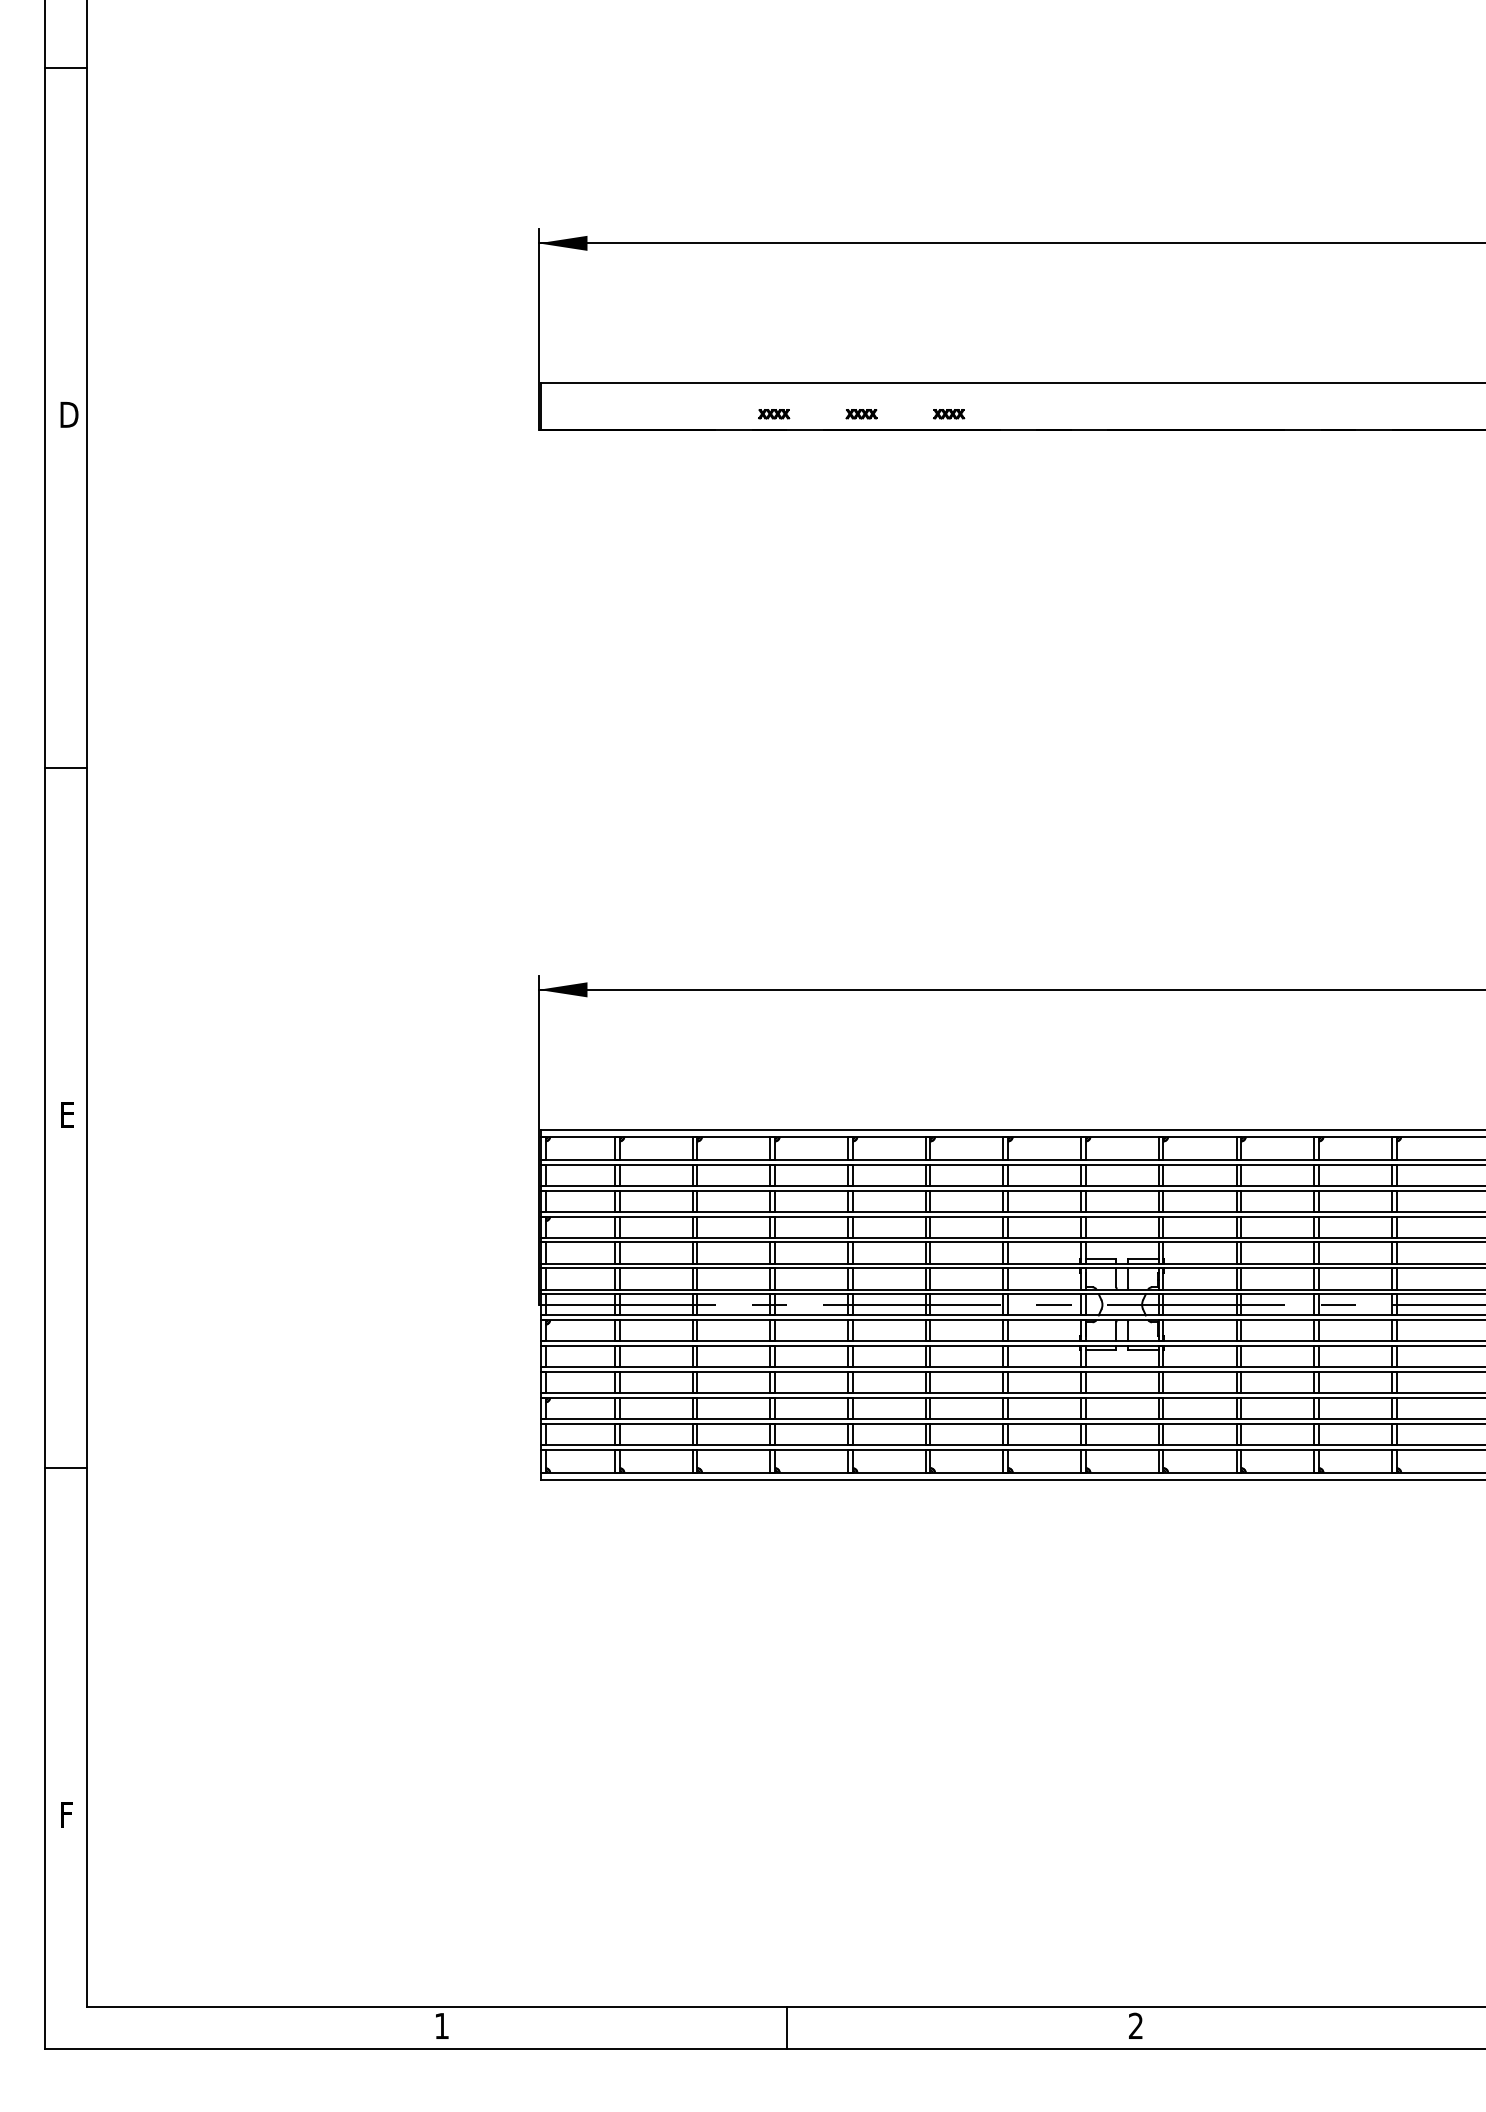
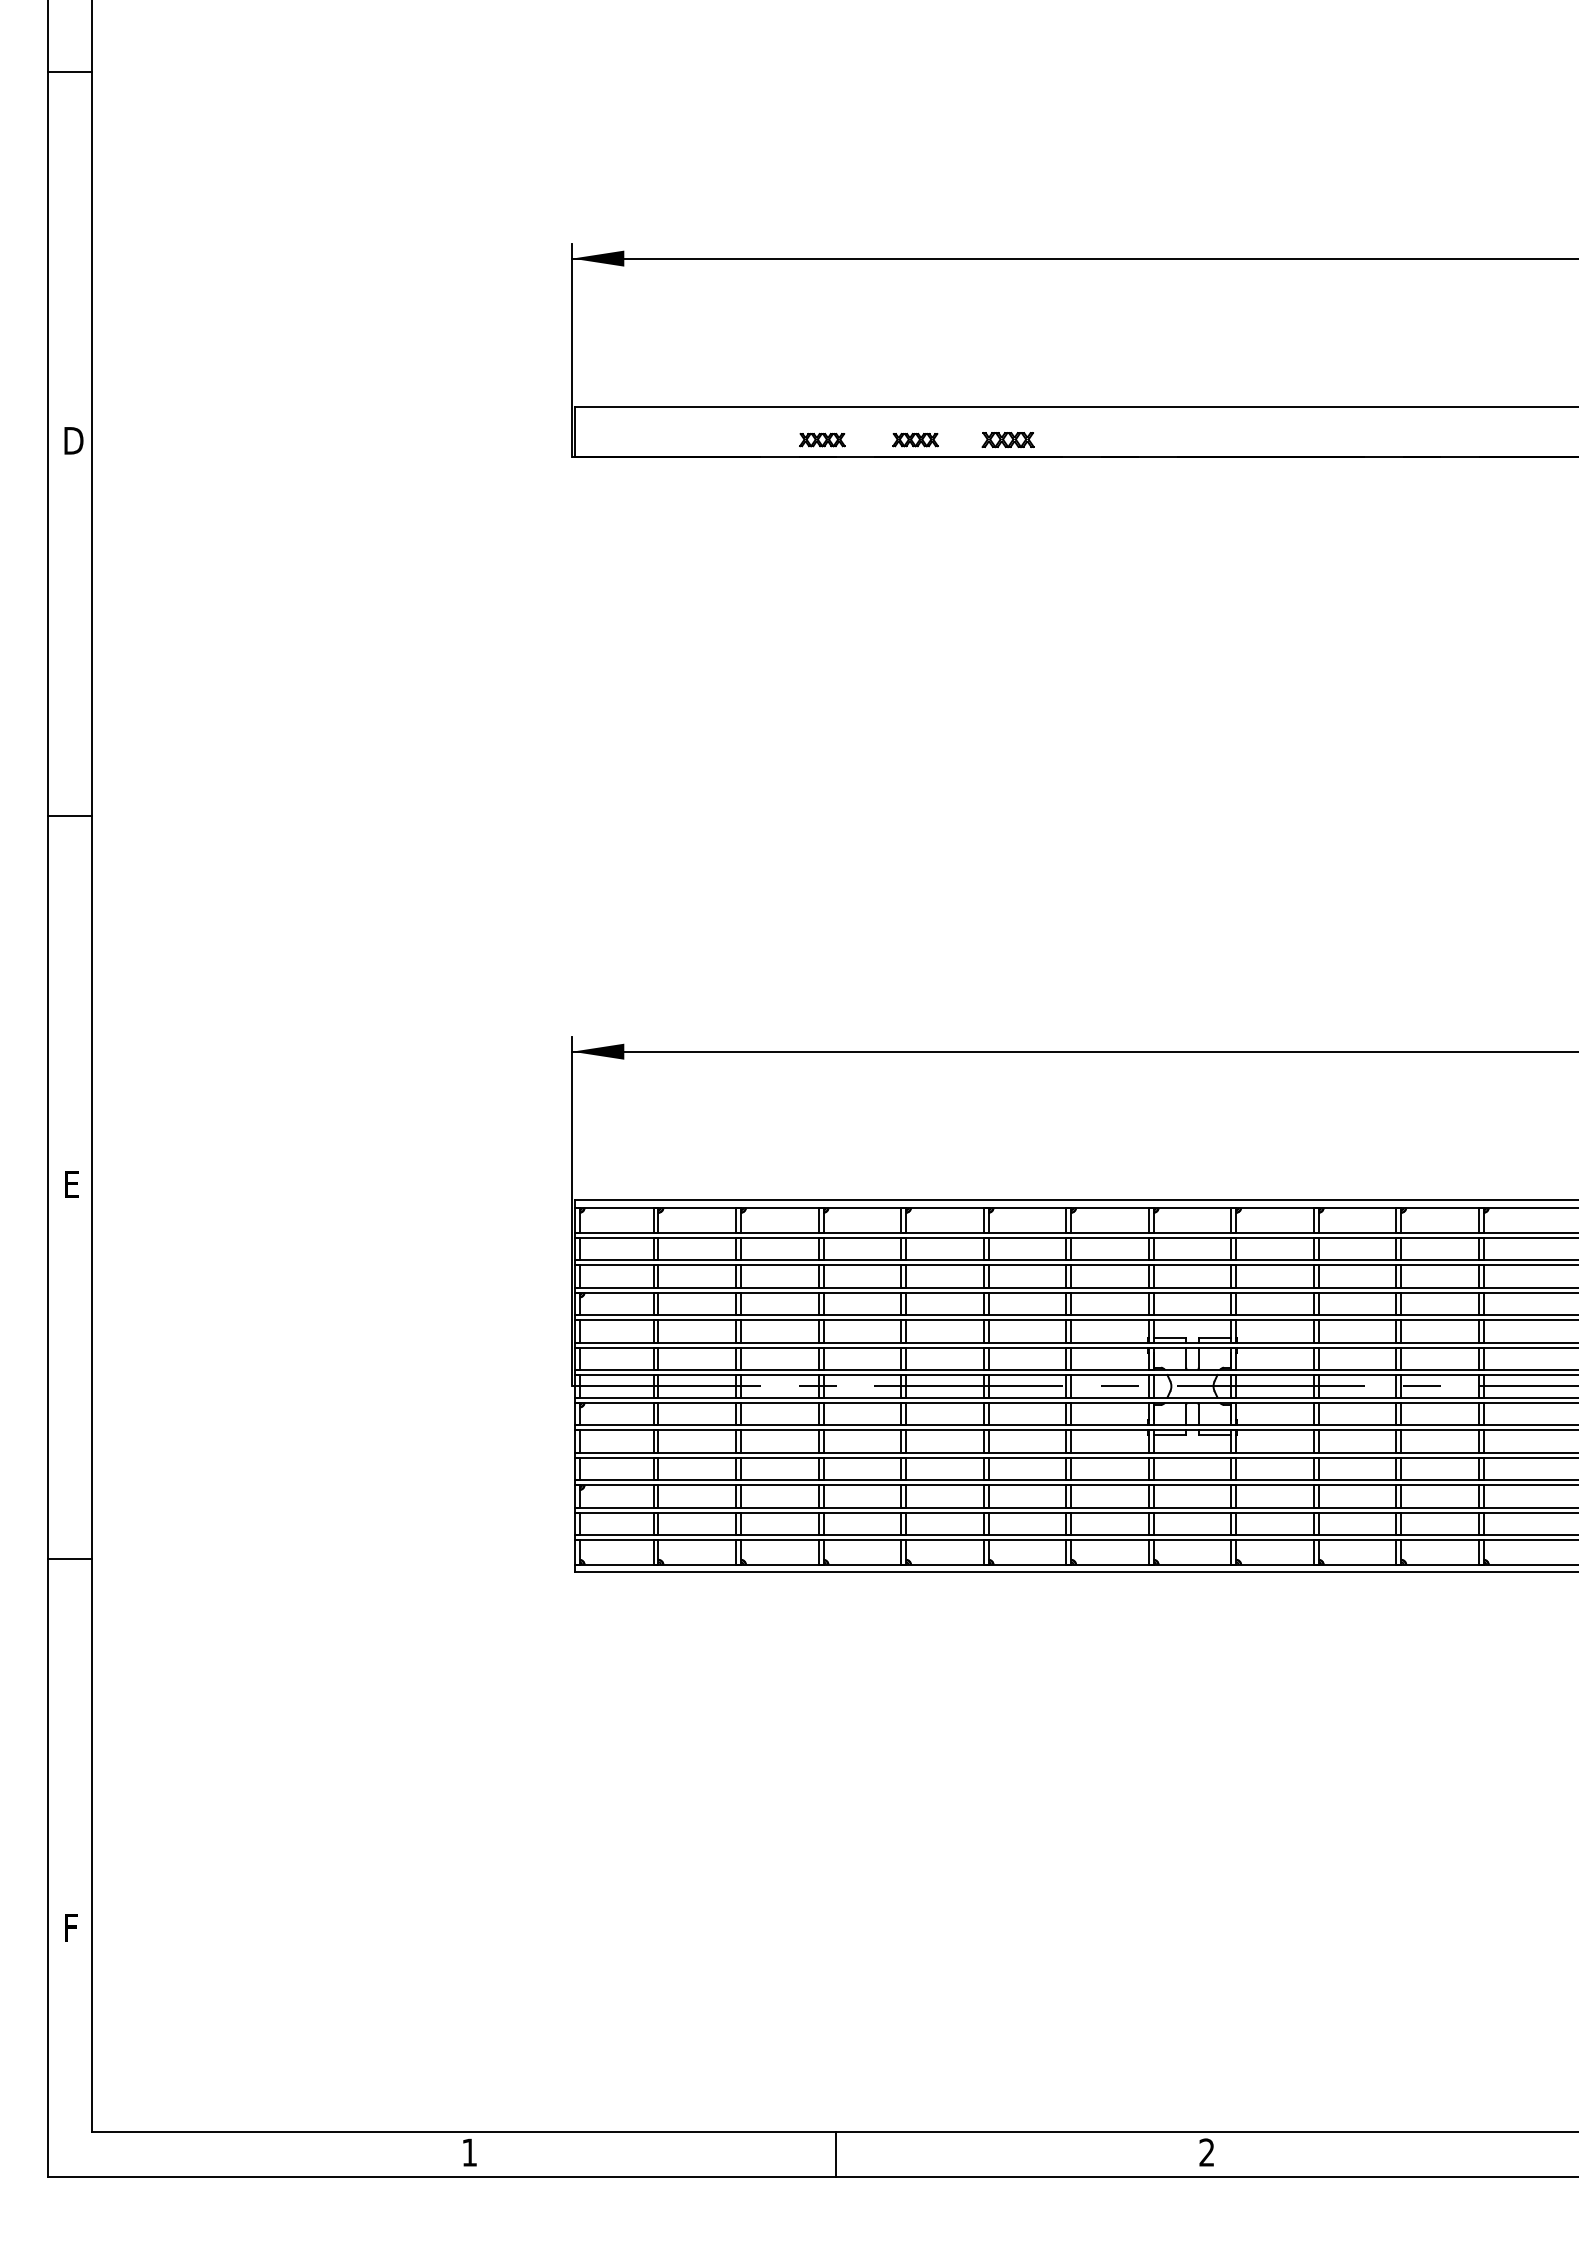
part: (774, 414) -> (822, 440), size x1.4
part: (861, 414) -> (915, 440), size x1.4
part: (949, 414) -> (1008, 440), size x1.6

